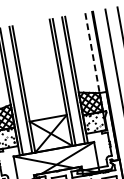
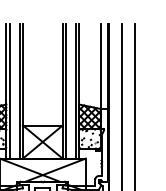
line: (92, 54) -> (100, 67), dashed -> solid

